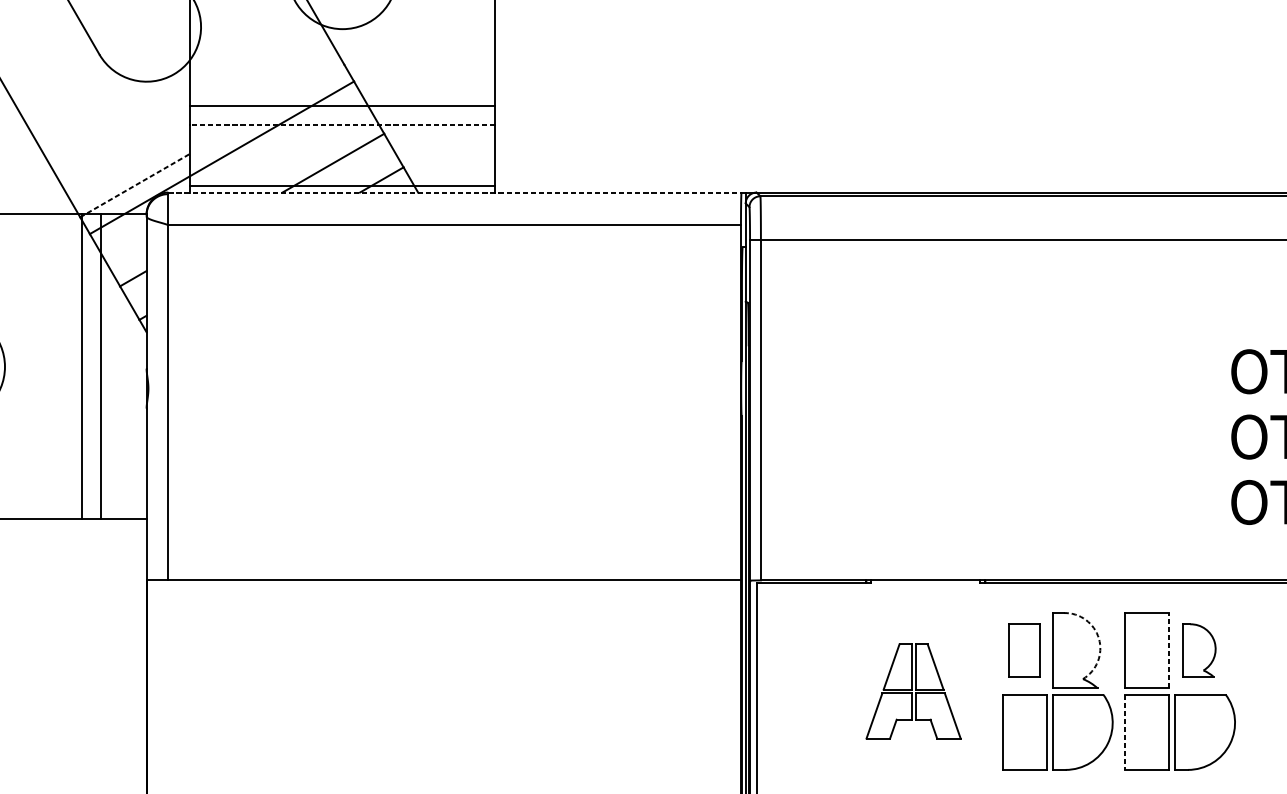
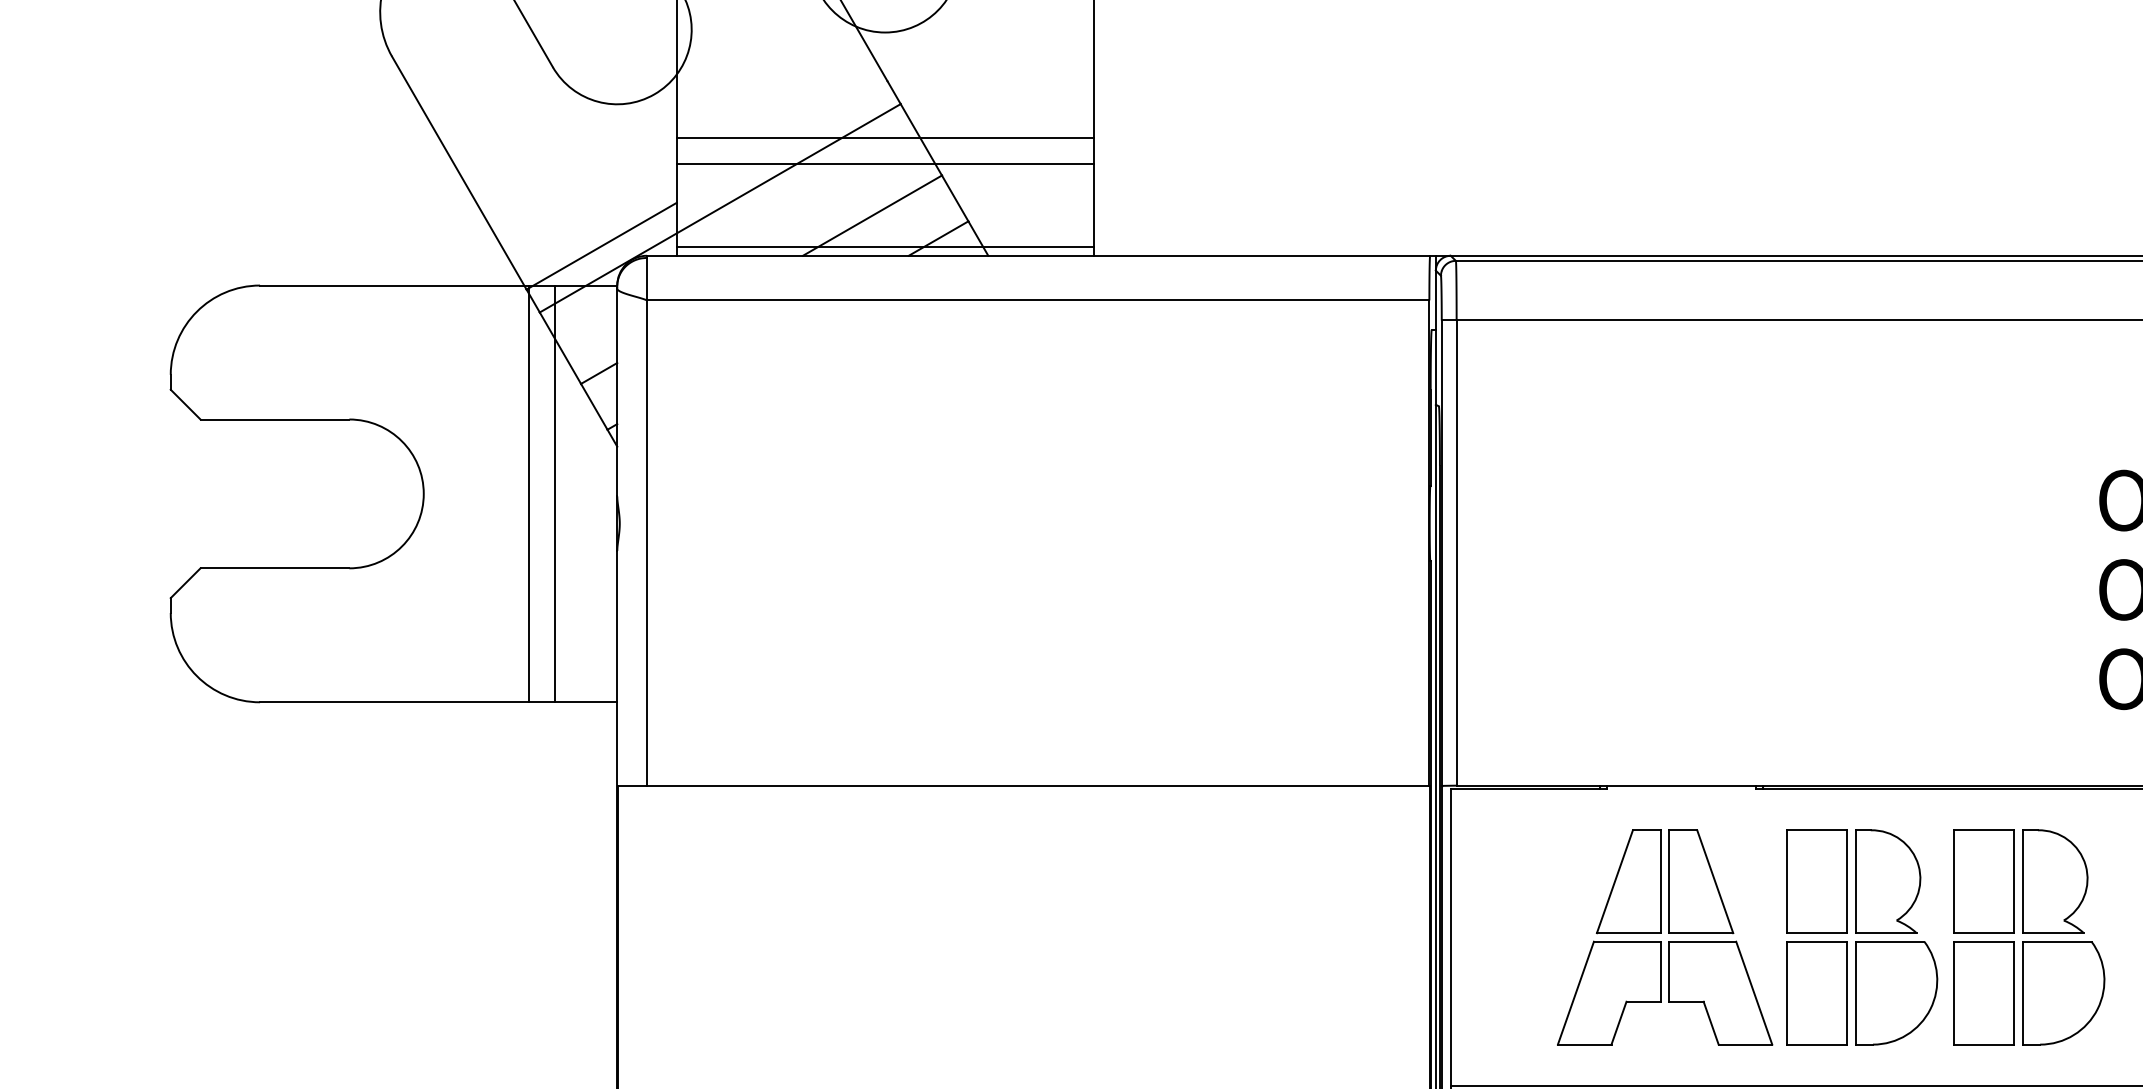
line: (342, 125) -> (884, 164), dashed -> solid
line: (135, 185) -> (601, 246), dashed -> solid
line: (454, 192) -> (1038, 255), dashed -> solid
arc: (1098, 638) -> (1918, 865), dashed -> solid
part: (1024, 650) -> (1816, 881), size x1.43
line: (1169, 650) -> (2014, 881), dashed -> solid
part: (1199, 650) -> (2055, 881), size x1.43
part: (913, 691) -> (1665, 937), size x1.67
line: (1125, 732) -> (1954, 993), dashed -> solid

